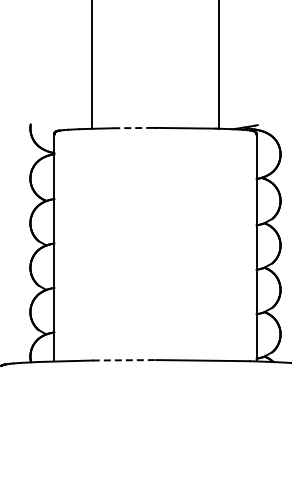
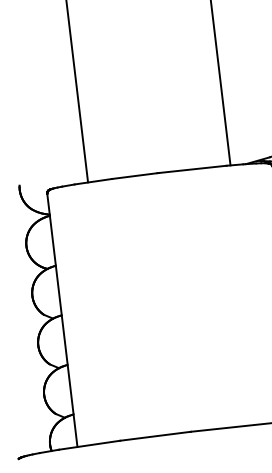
line: (134, 128) -> (135, 176), dashed -> solid
line: (124, 360) -> (155, 436), dashed -> solid

